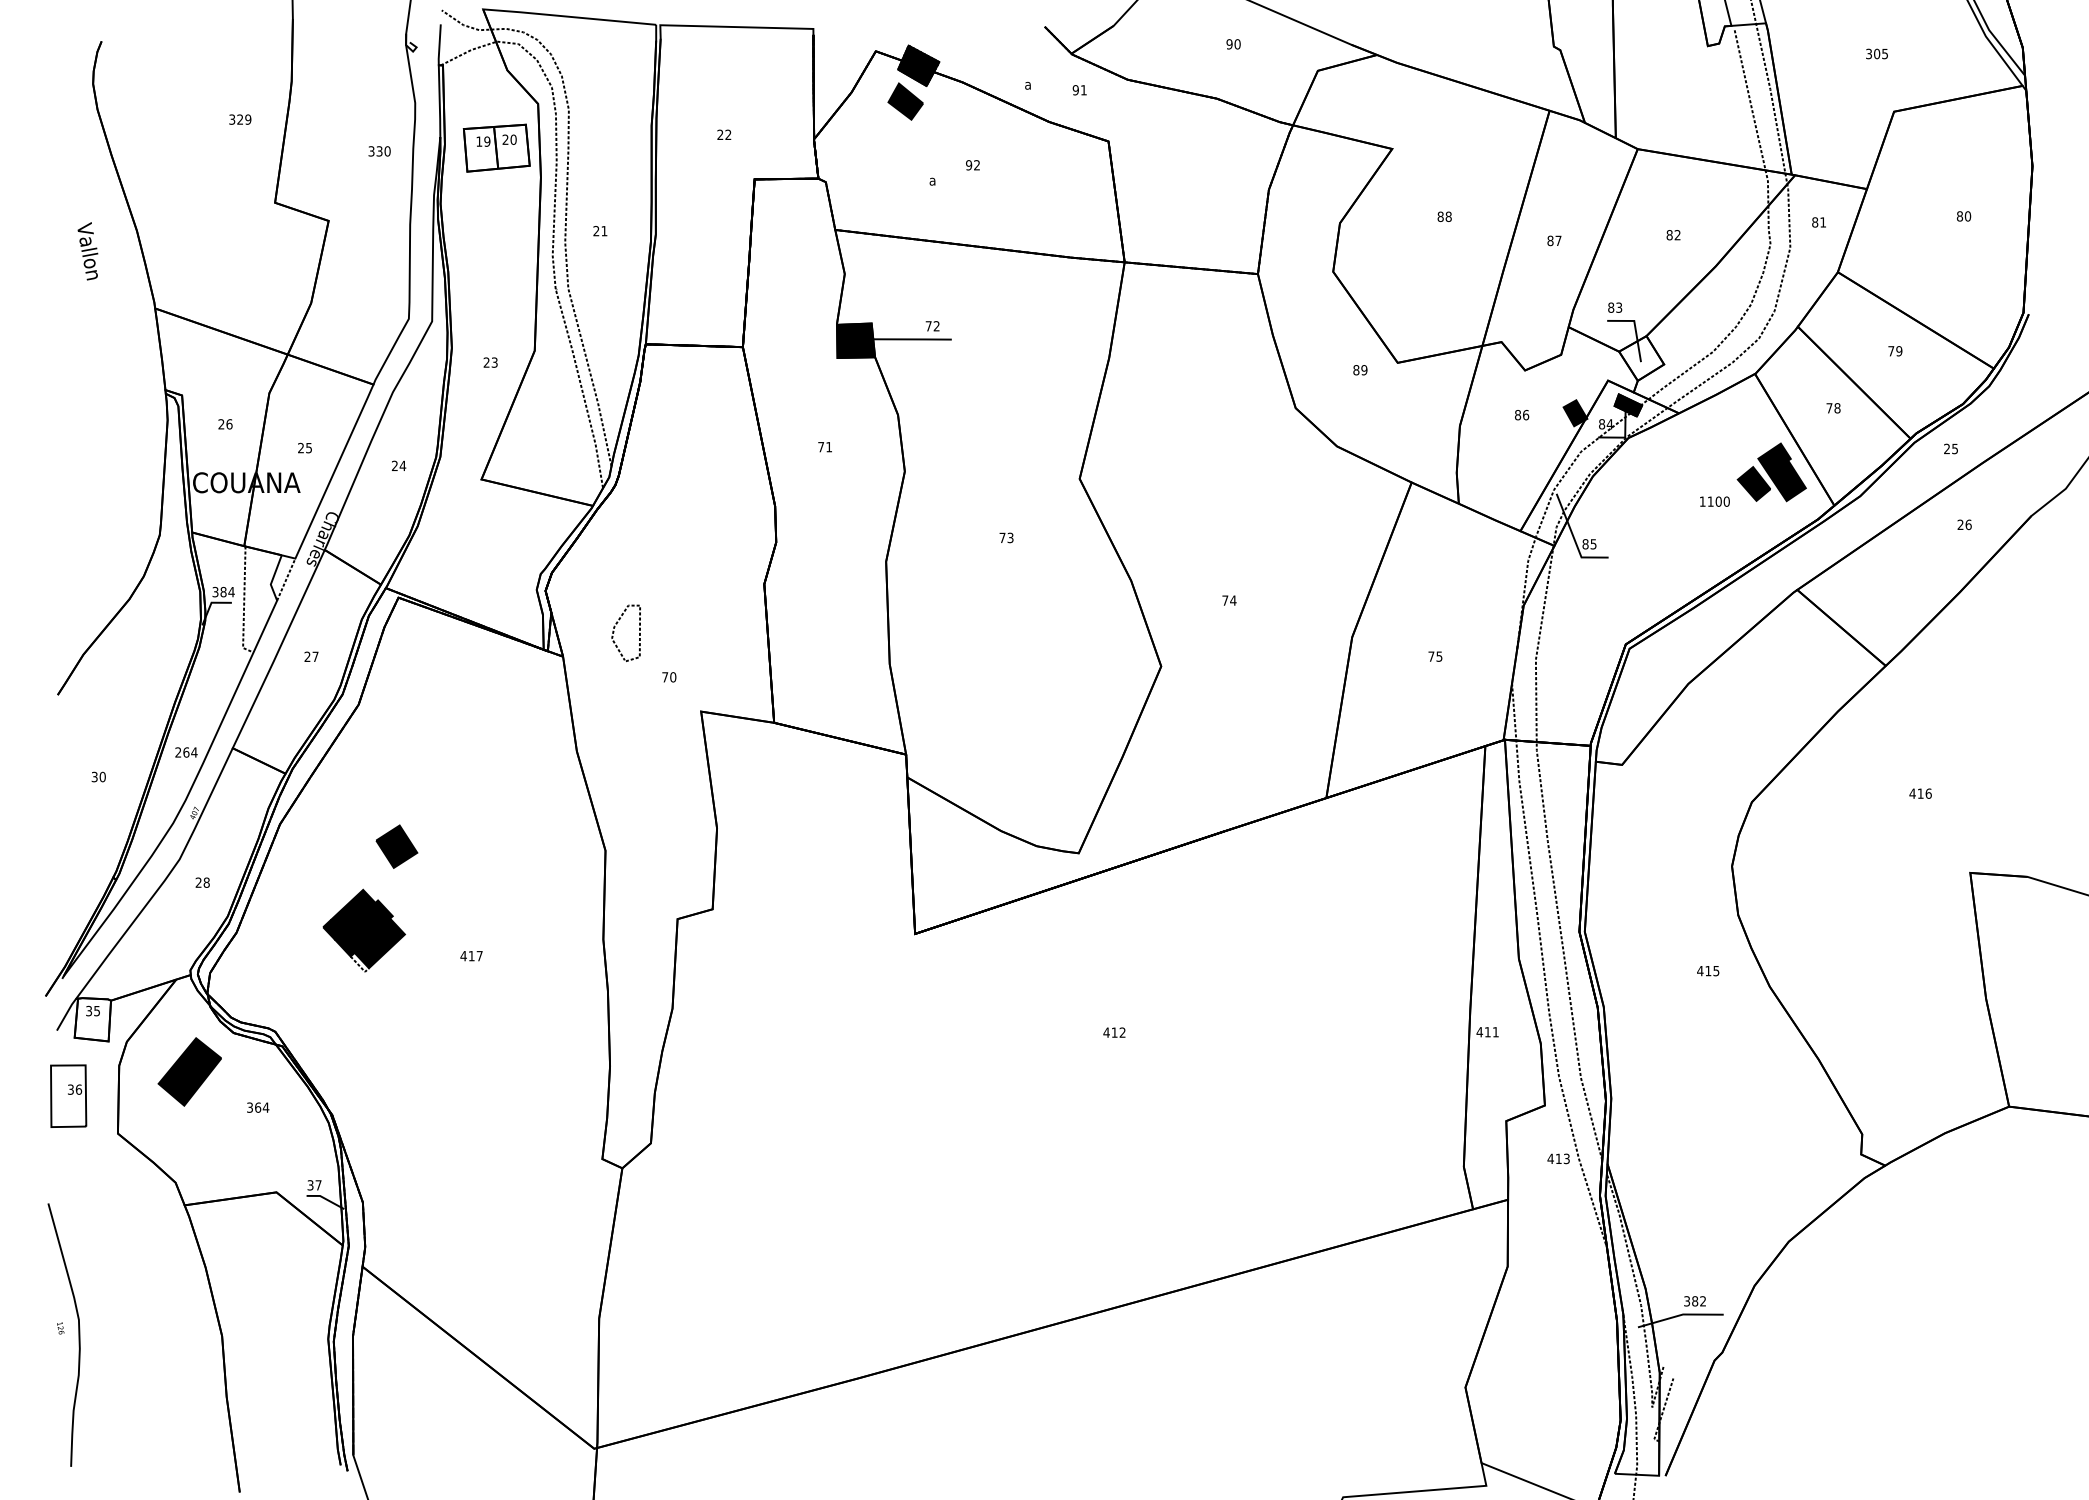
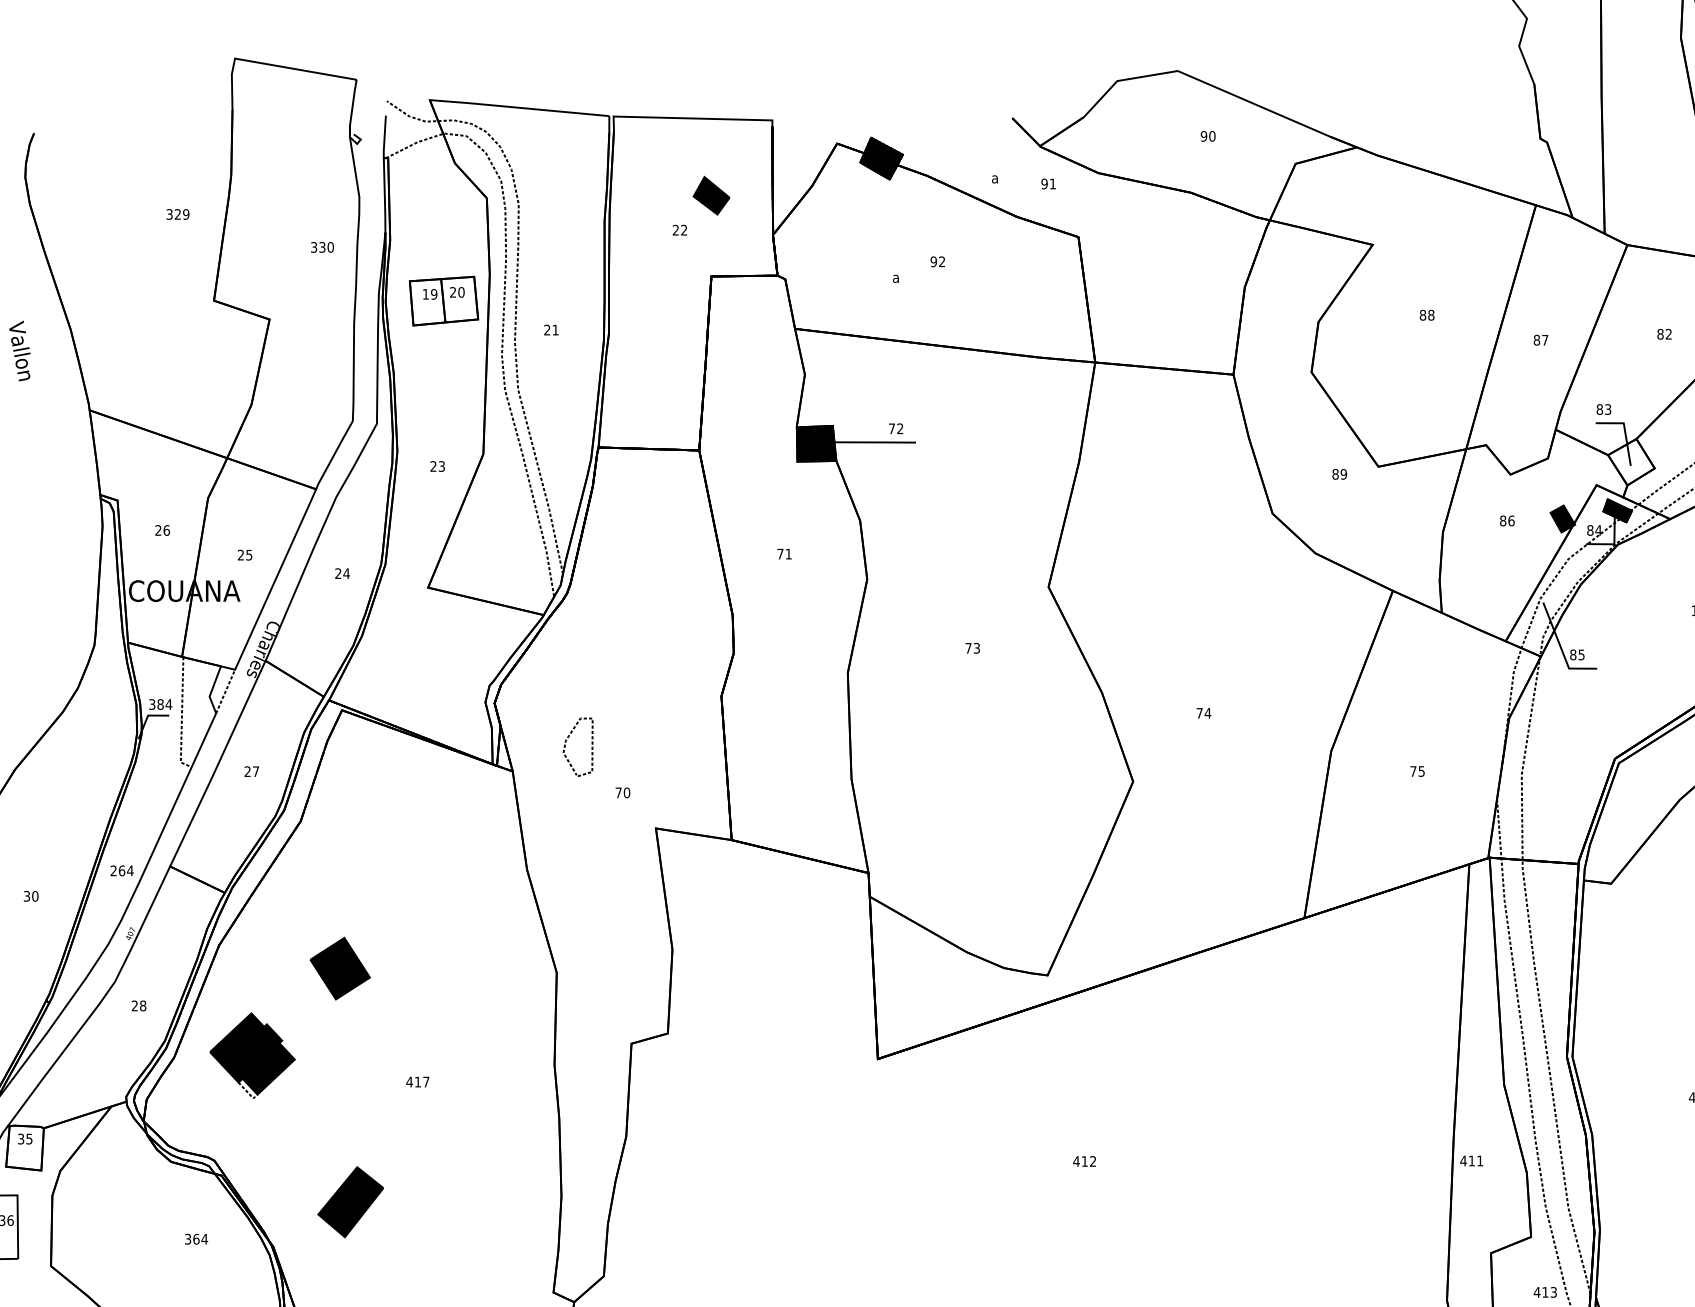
part: (905, 101) -> (711, 195), moved
part: (496, 147) -> (443, 300), moved
part: (396, 846) -> (339, 968), size x1.4
part: (363, 930) -> (251, 1055), moved
part: (189, 1071) -> (350, 1201), moved

